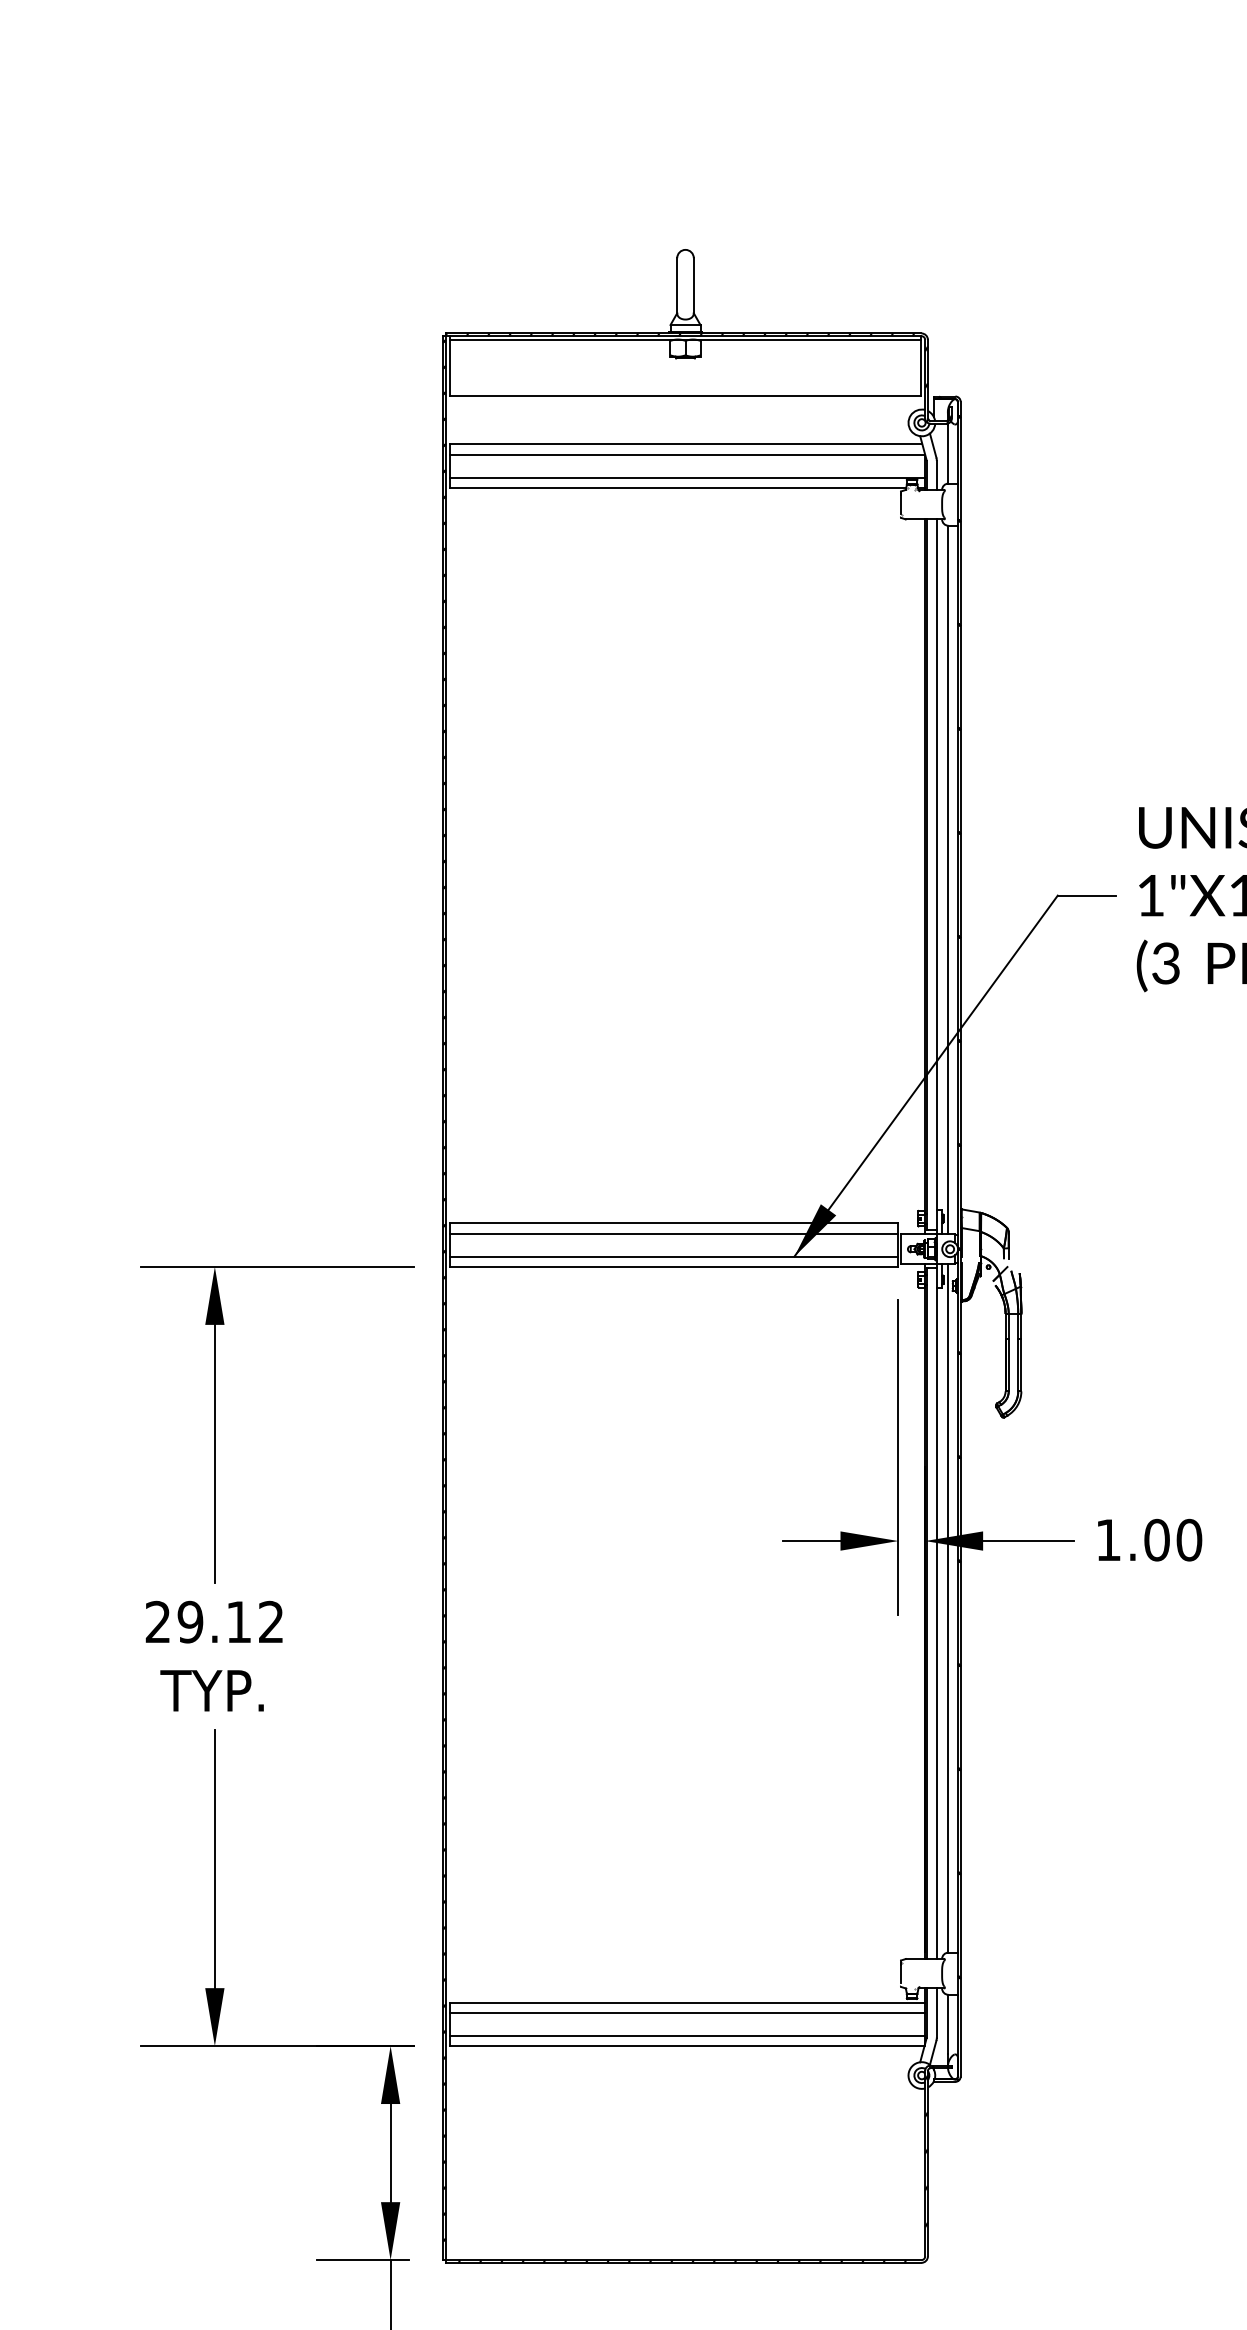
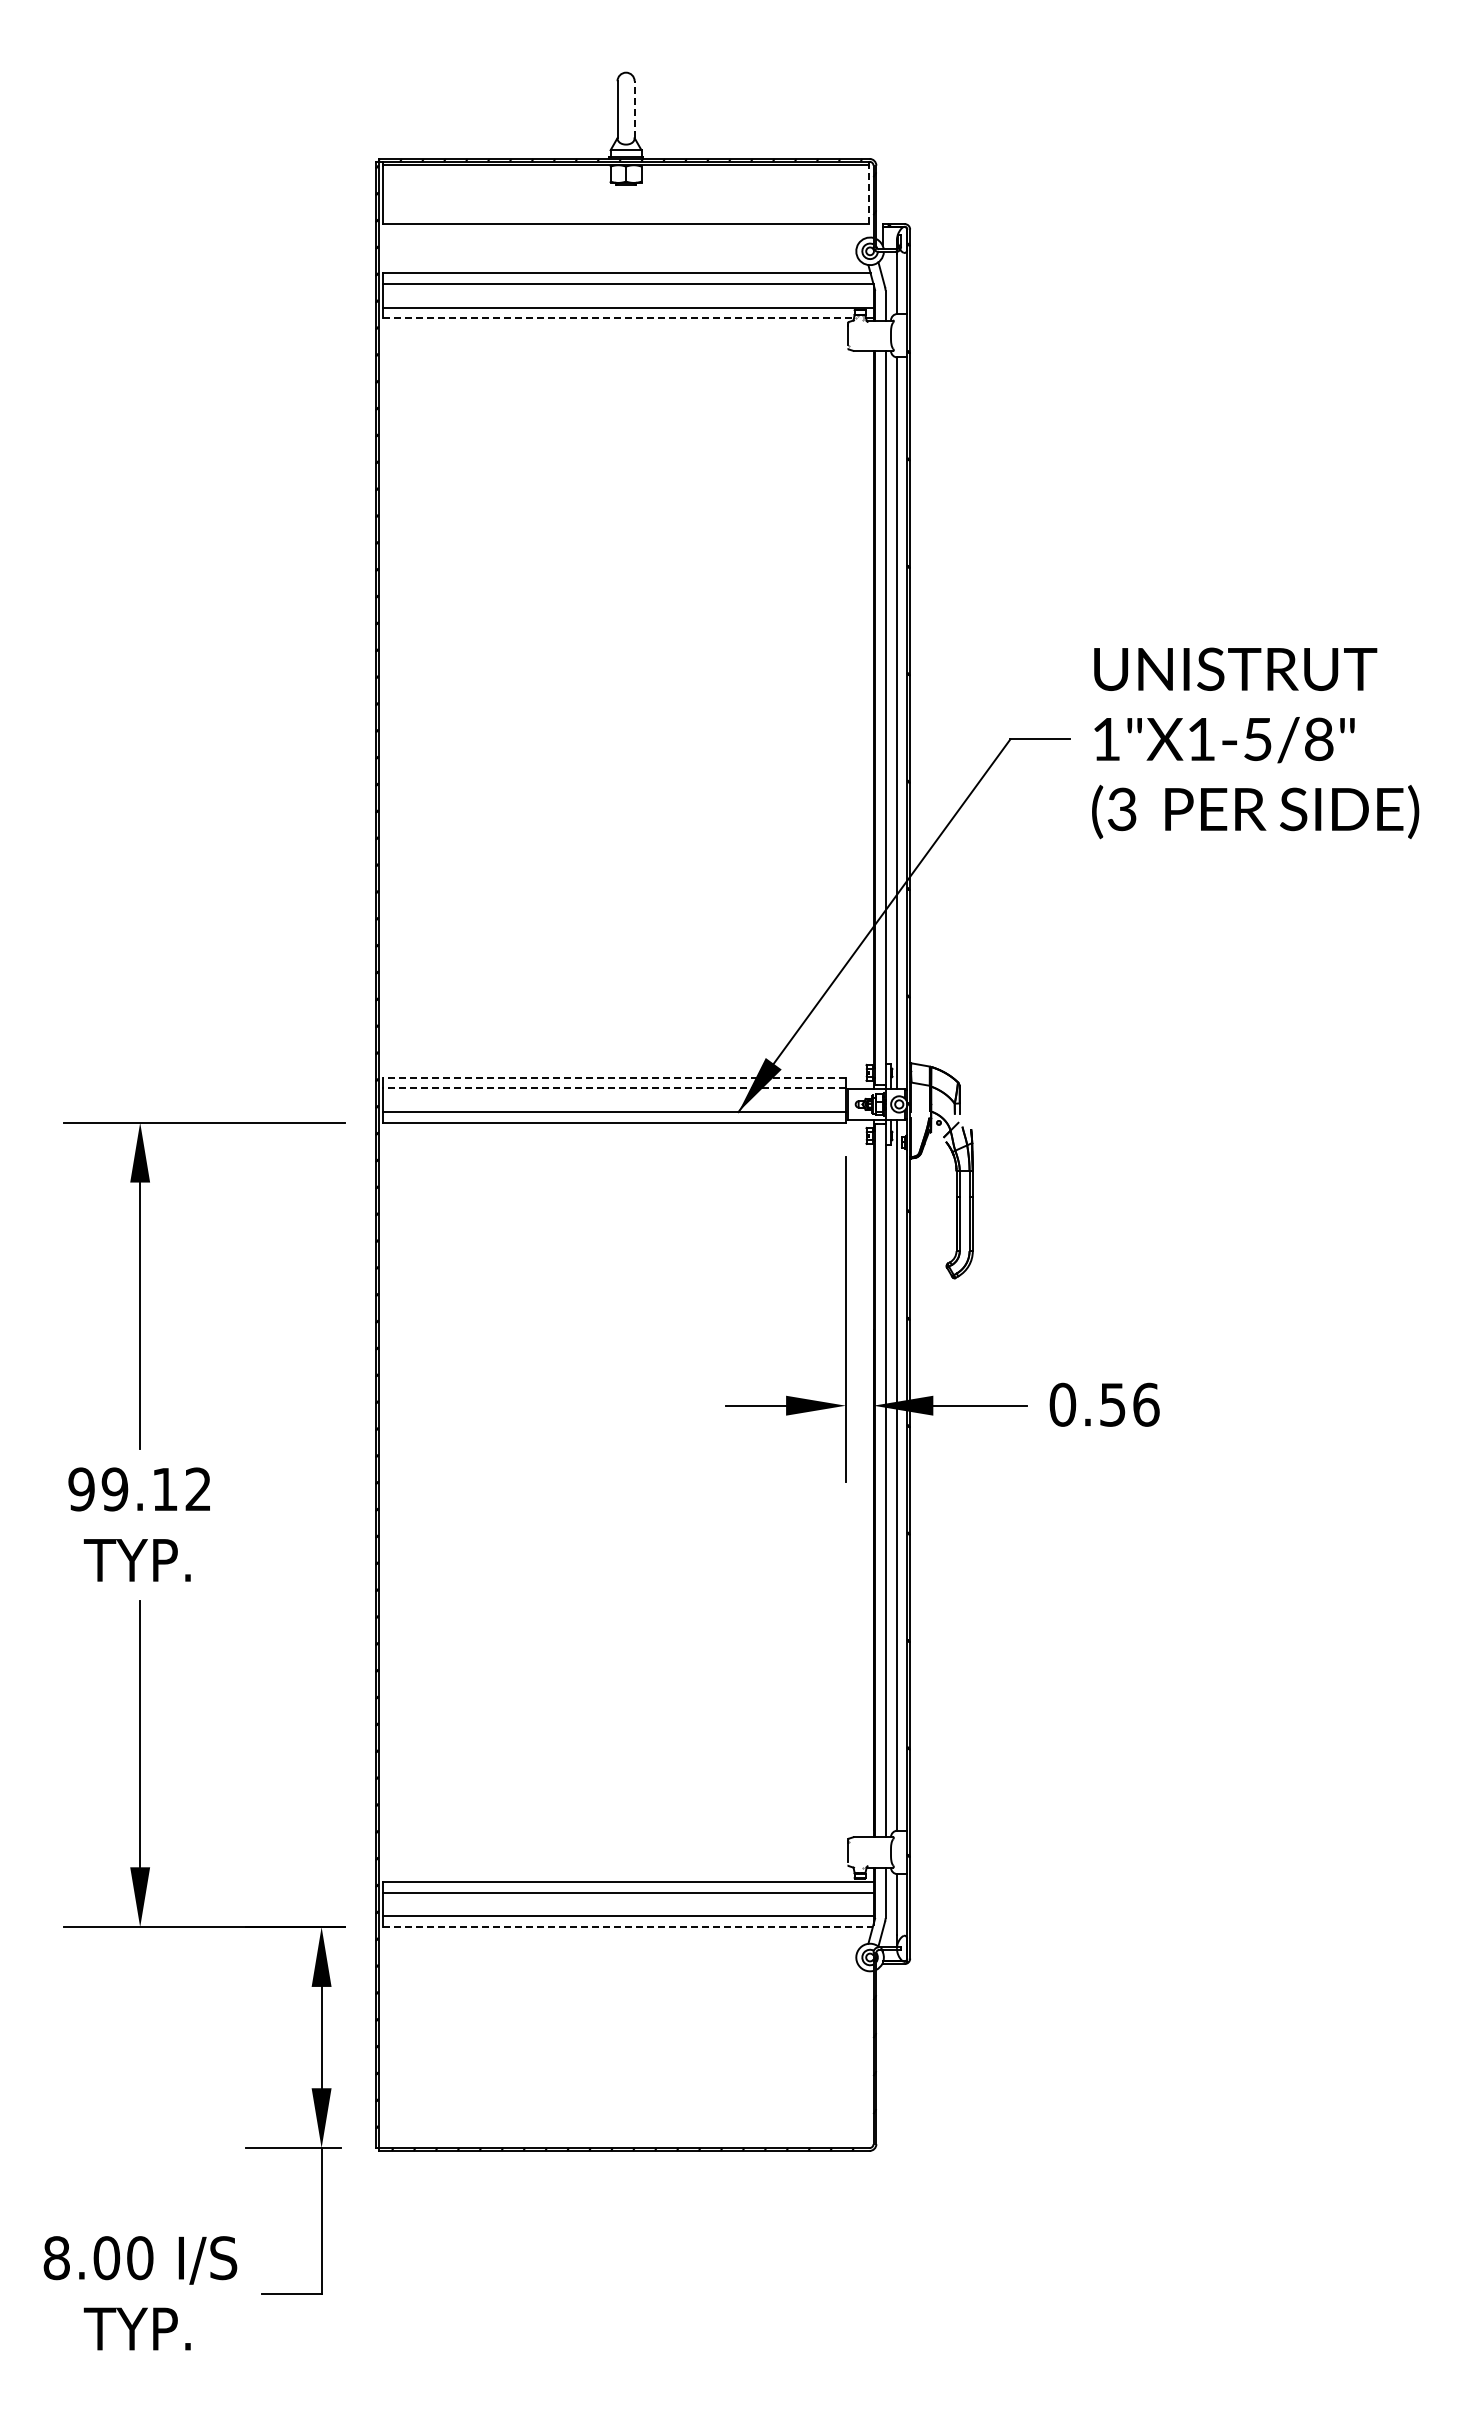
line: (693, 285) -> (634, 109), solid -> dashed
line: (921, 368) -> (869, 195), solid -> dashed
line: (679, 487) -> (619, 318), solid -> dashed
line: (674, 1223) -> (614, 1077), solid -> dashed
line: (674, 1233) -> (614, 1088), solid -> dashed
text: (1148, 1539) -> (1104, 1404), 1.00 -> 0.56
text: (158, 1622) -> (81, 1489), 29.12 -> 99.12
line: (687, 2046) -> (628, 1927), solid -> dashed

